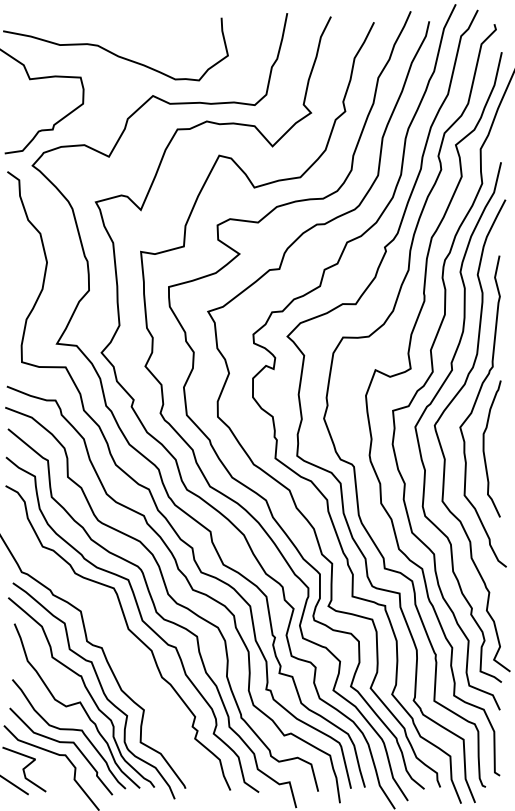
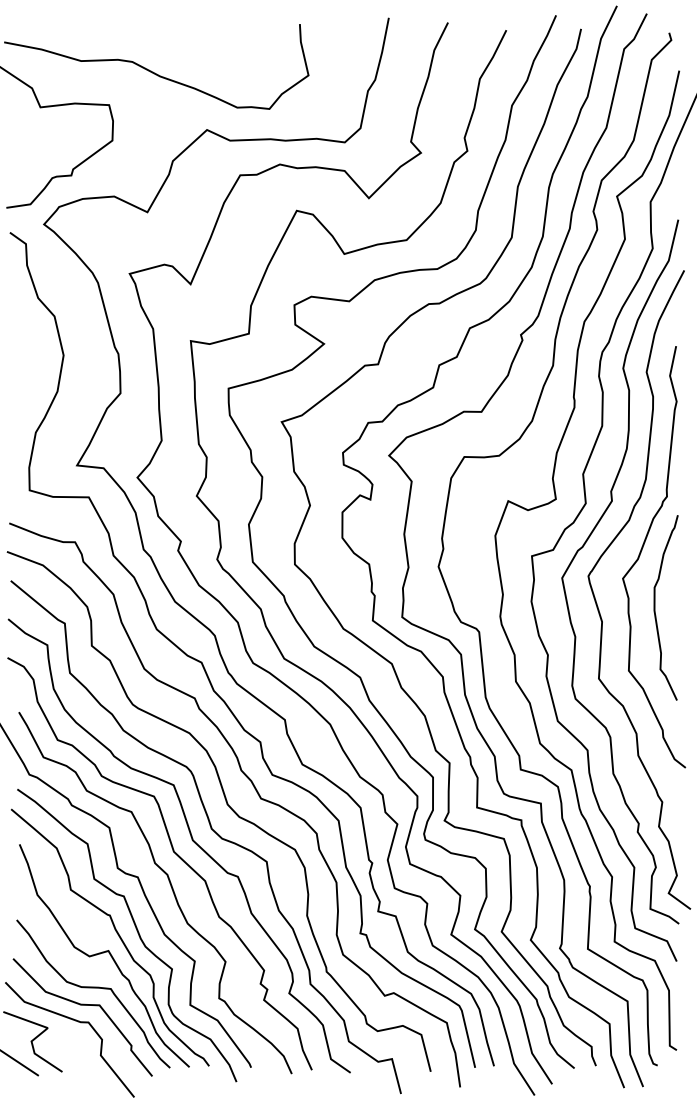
curve: (125, 654) -> (169, 886), added

